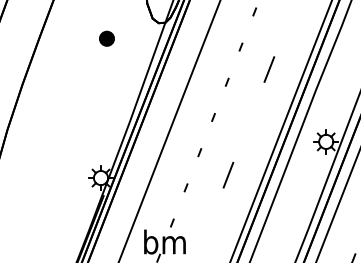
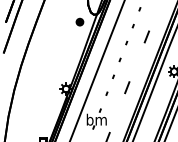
part: (106, 37) -> (79, 21), moved

